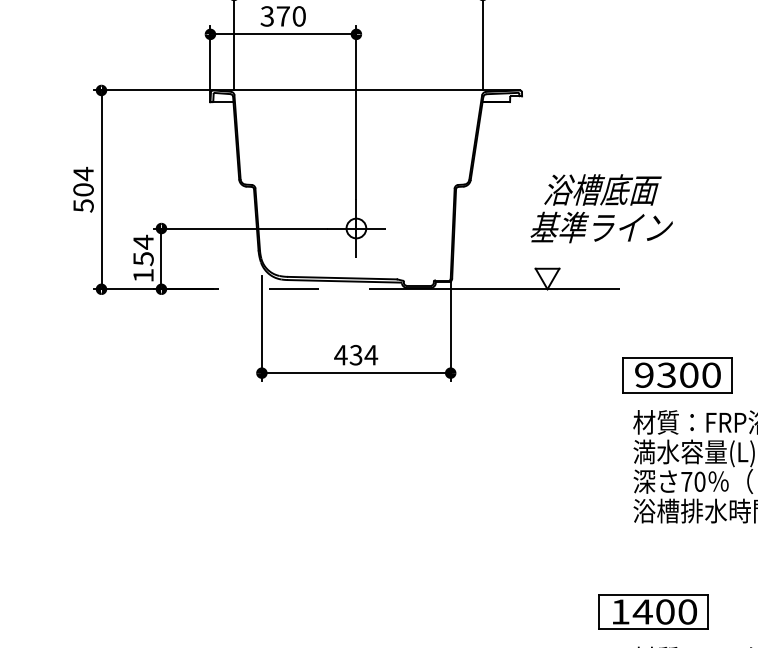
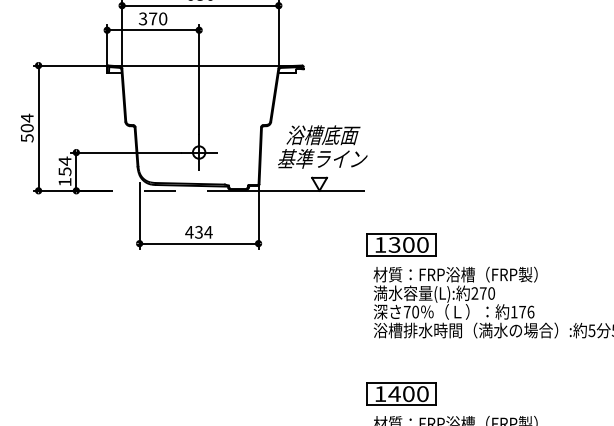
text: (601, 207) -> (322, 146), moved
text: (644, 374) -> (380, 244), 9300 -> 1300
part: (653, 611) -> (401, 393), moved

